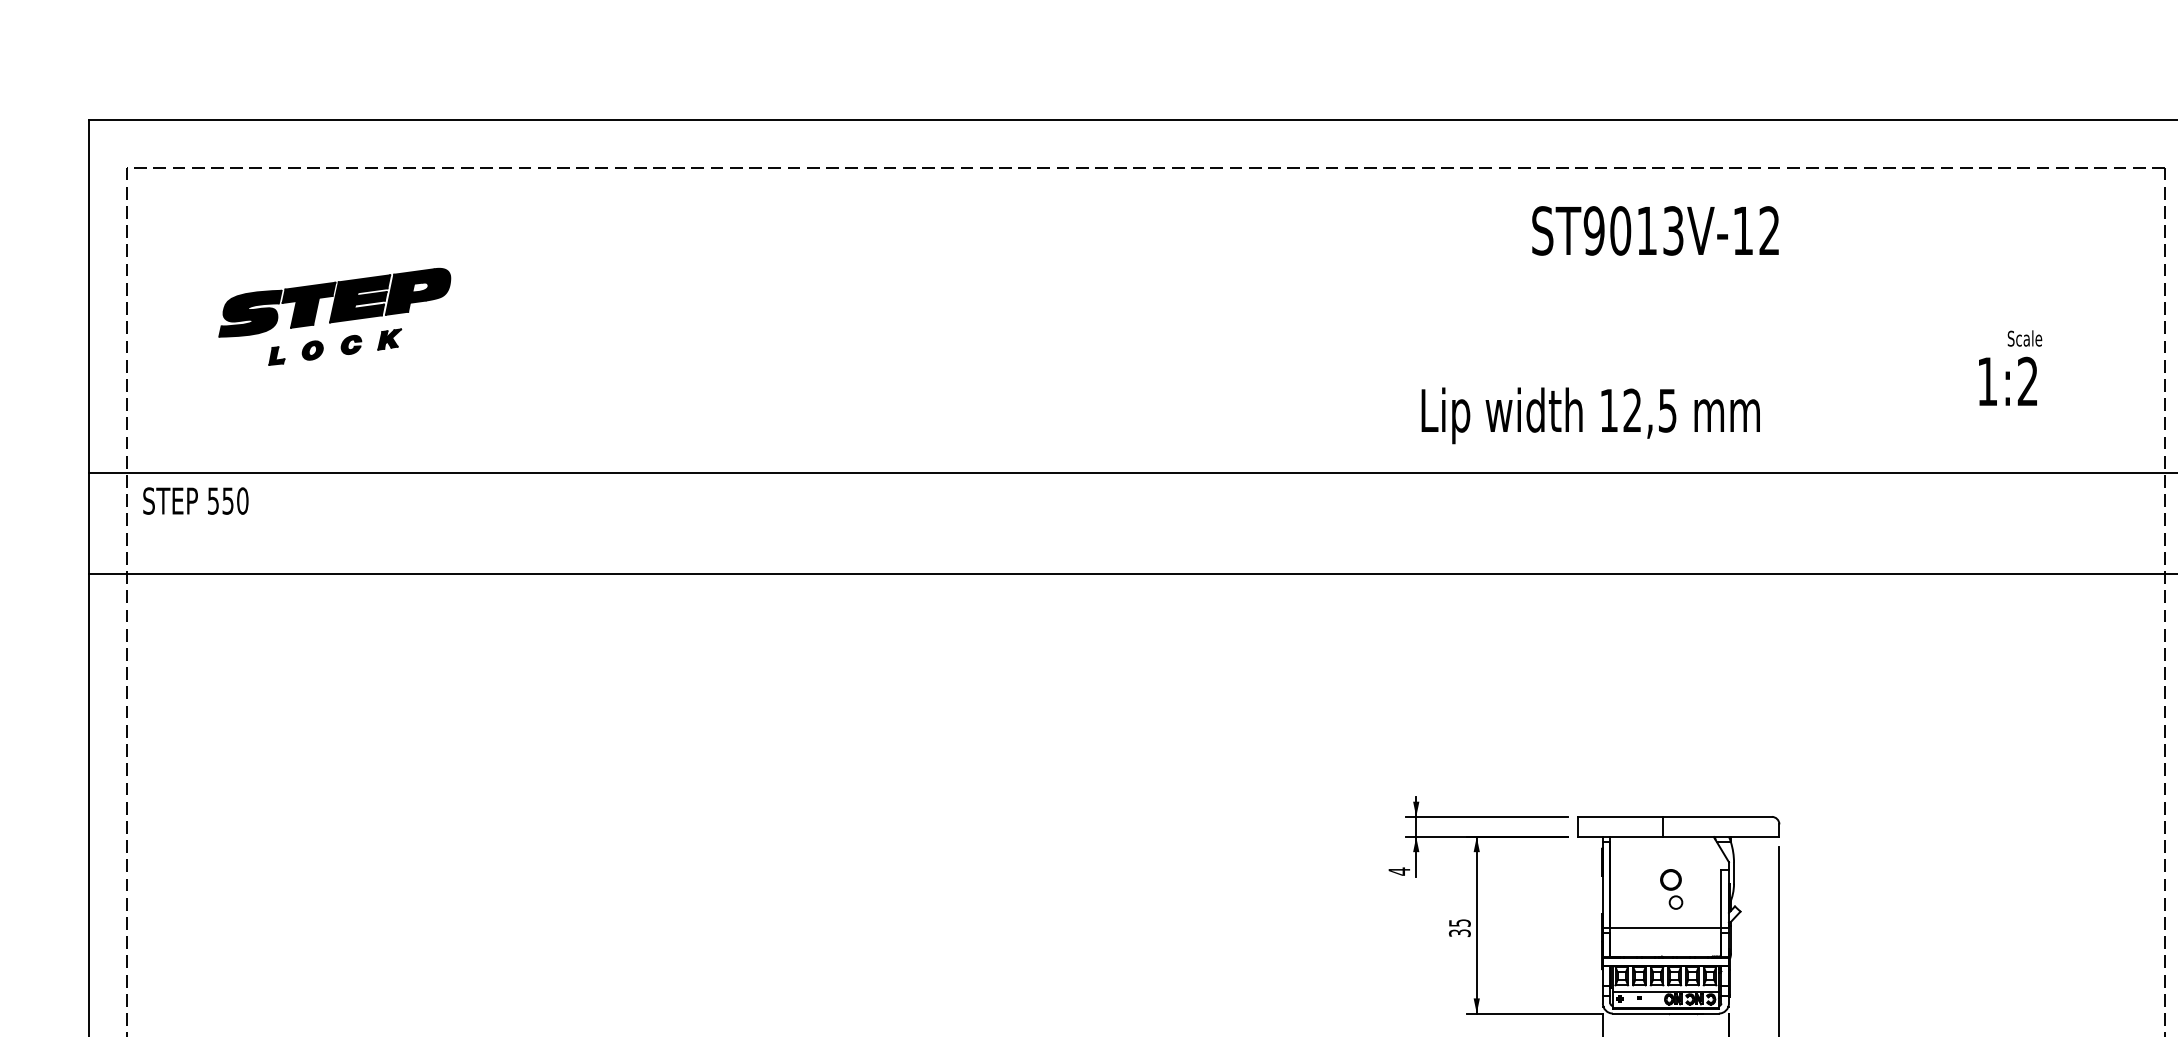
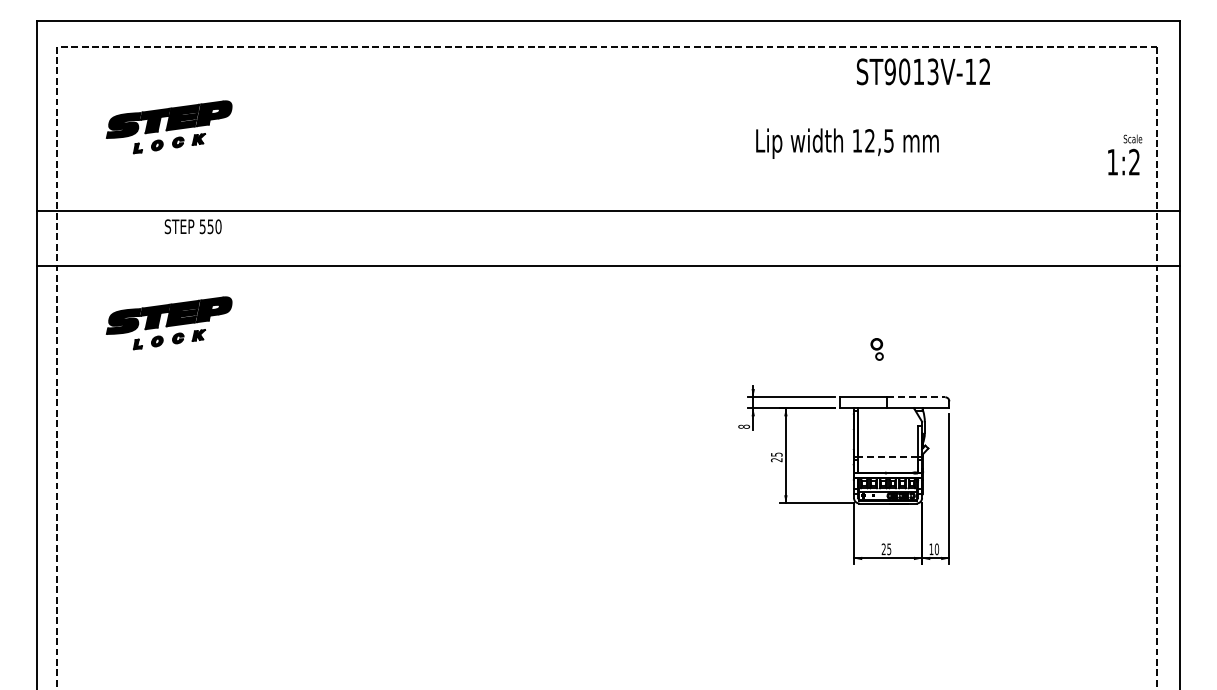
text: (1655, 230) -> (923, 71), moved
text: (2011, 367) -> (1125, 154), moved
text: (1590, 415) -> (847, 143), moved
text: (194, 500) -> (192, 226), moved
part: (333, 680) -> (168, 323), added
line: (1718, 817) -> (916, 397), solid -> dashed
text: (1398, 870) -> (743, 426), 4 -> 8
part: (1670, 889) -> (876, 349), moved
line: (1666, 928) -> (888, 457), solid -> dashed
text: (1461, 933) -> (777, 460), 35 -> 25

